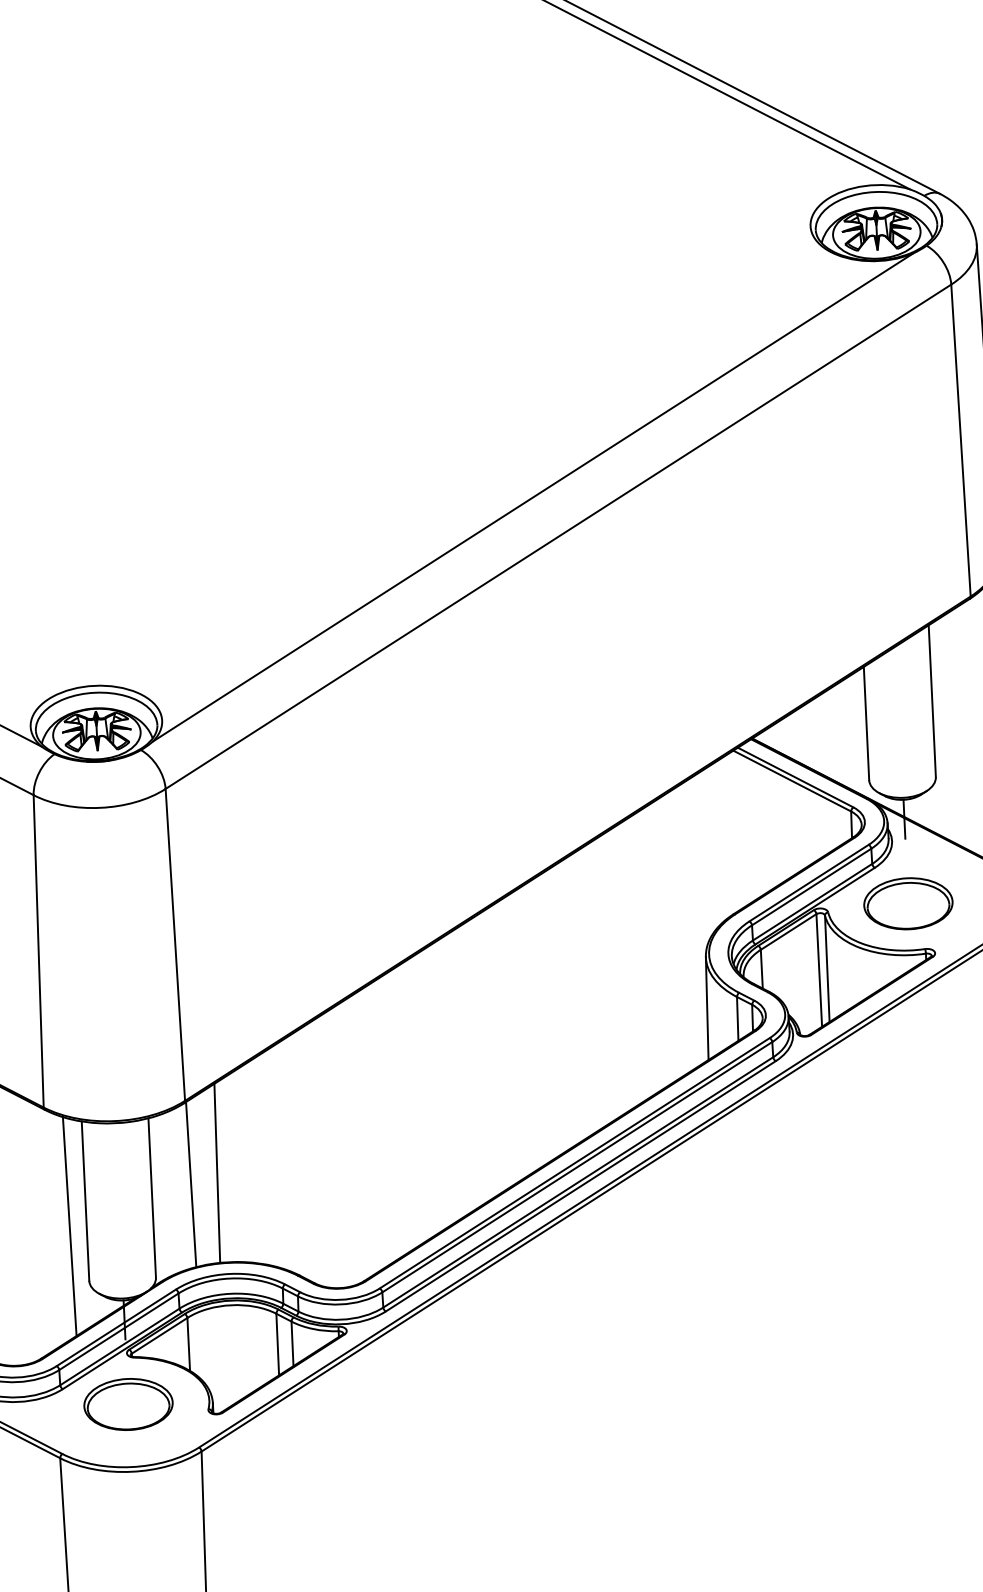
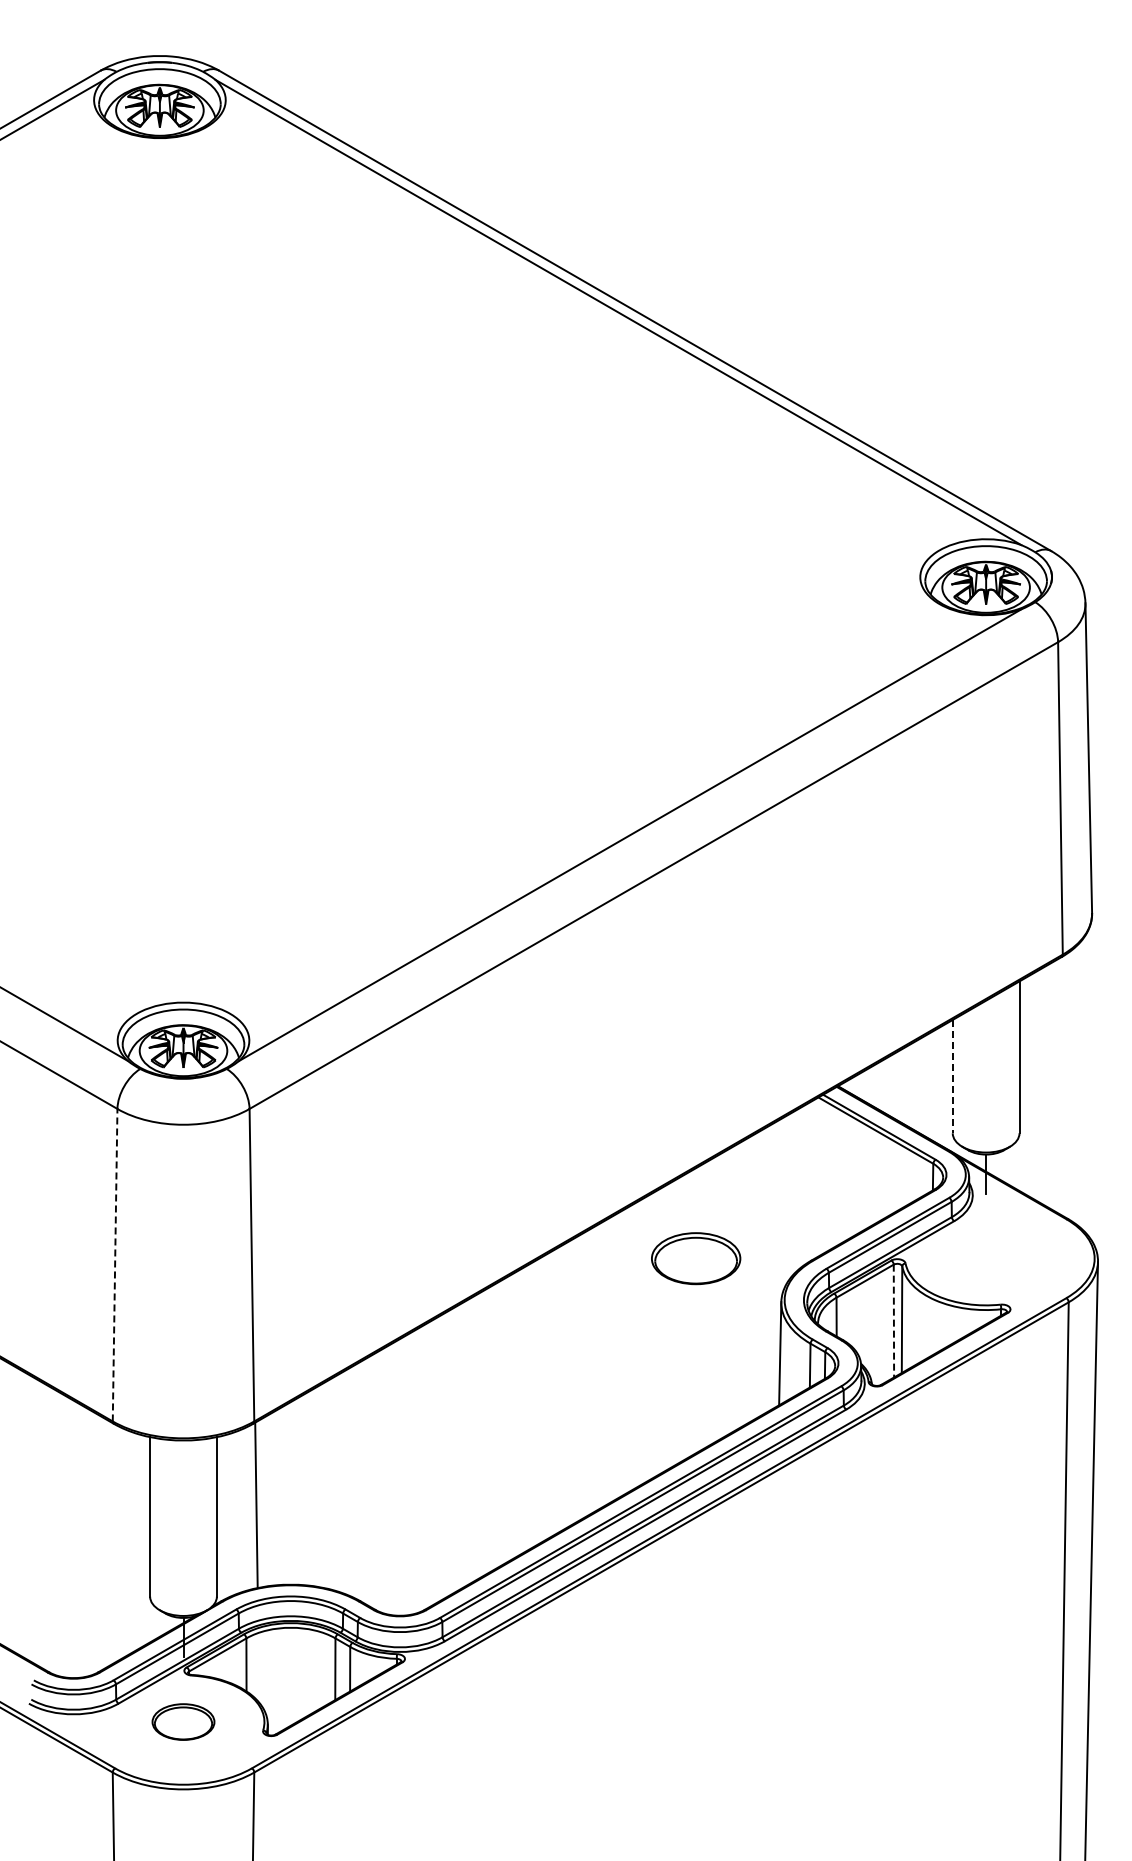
line: (866, 723) -> (952, 1076), solid -> dashed
part: (908, 903) -> (696, 1258), moved
line: (39, 950) -> (115, 1264), solid -> dashed
line: (818, 970) -> (893, 1321), solid -> dashed
line: (216, 1172) -> (282, 1494), removed
line: (69, 1226) -> (132, 1541), removed
part: (128, 1403) -> (183, 1721), size x0.7

